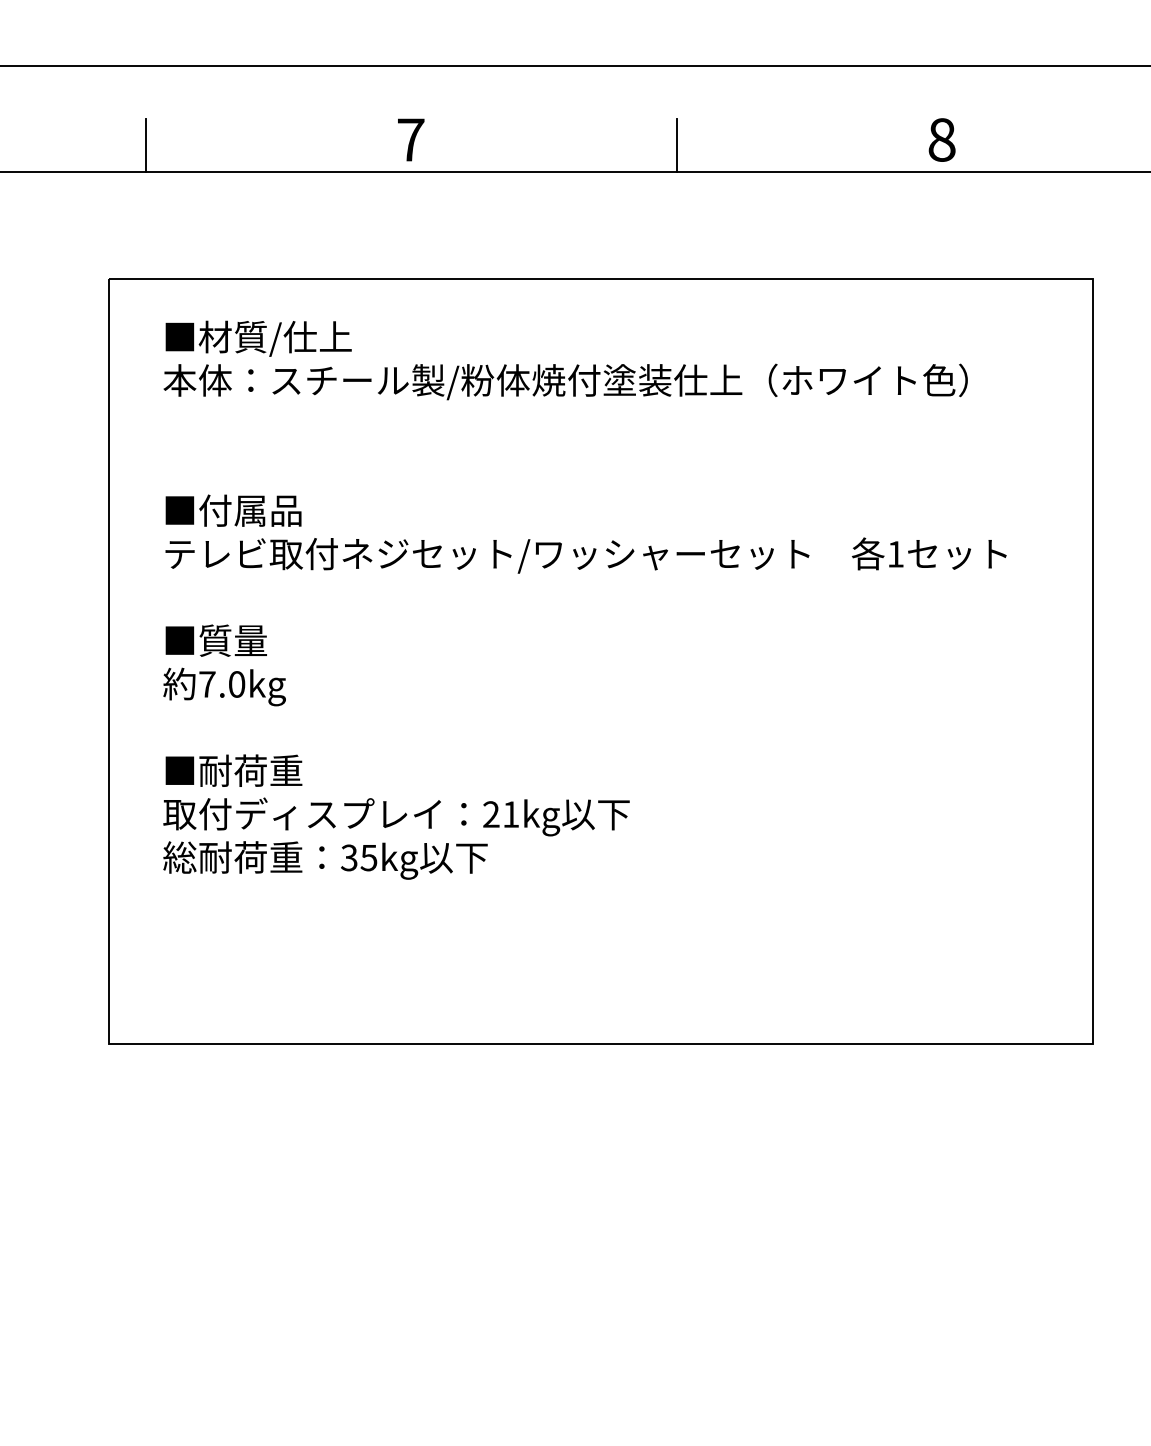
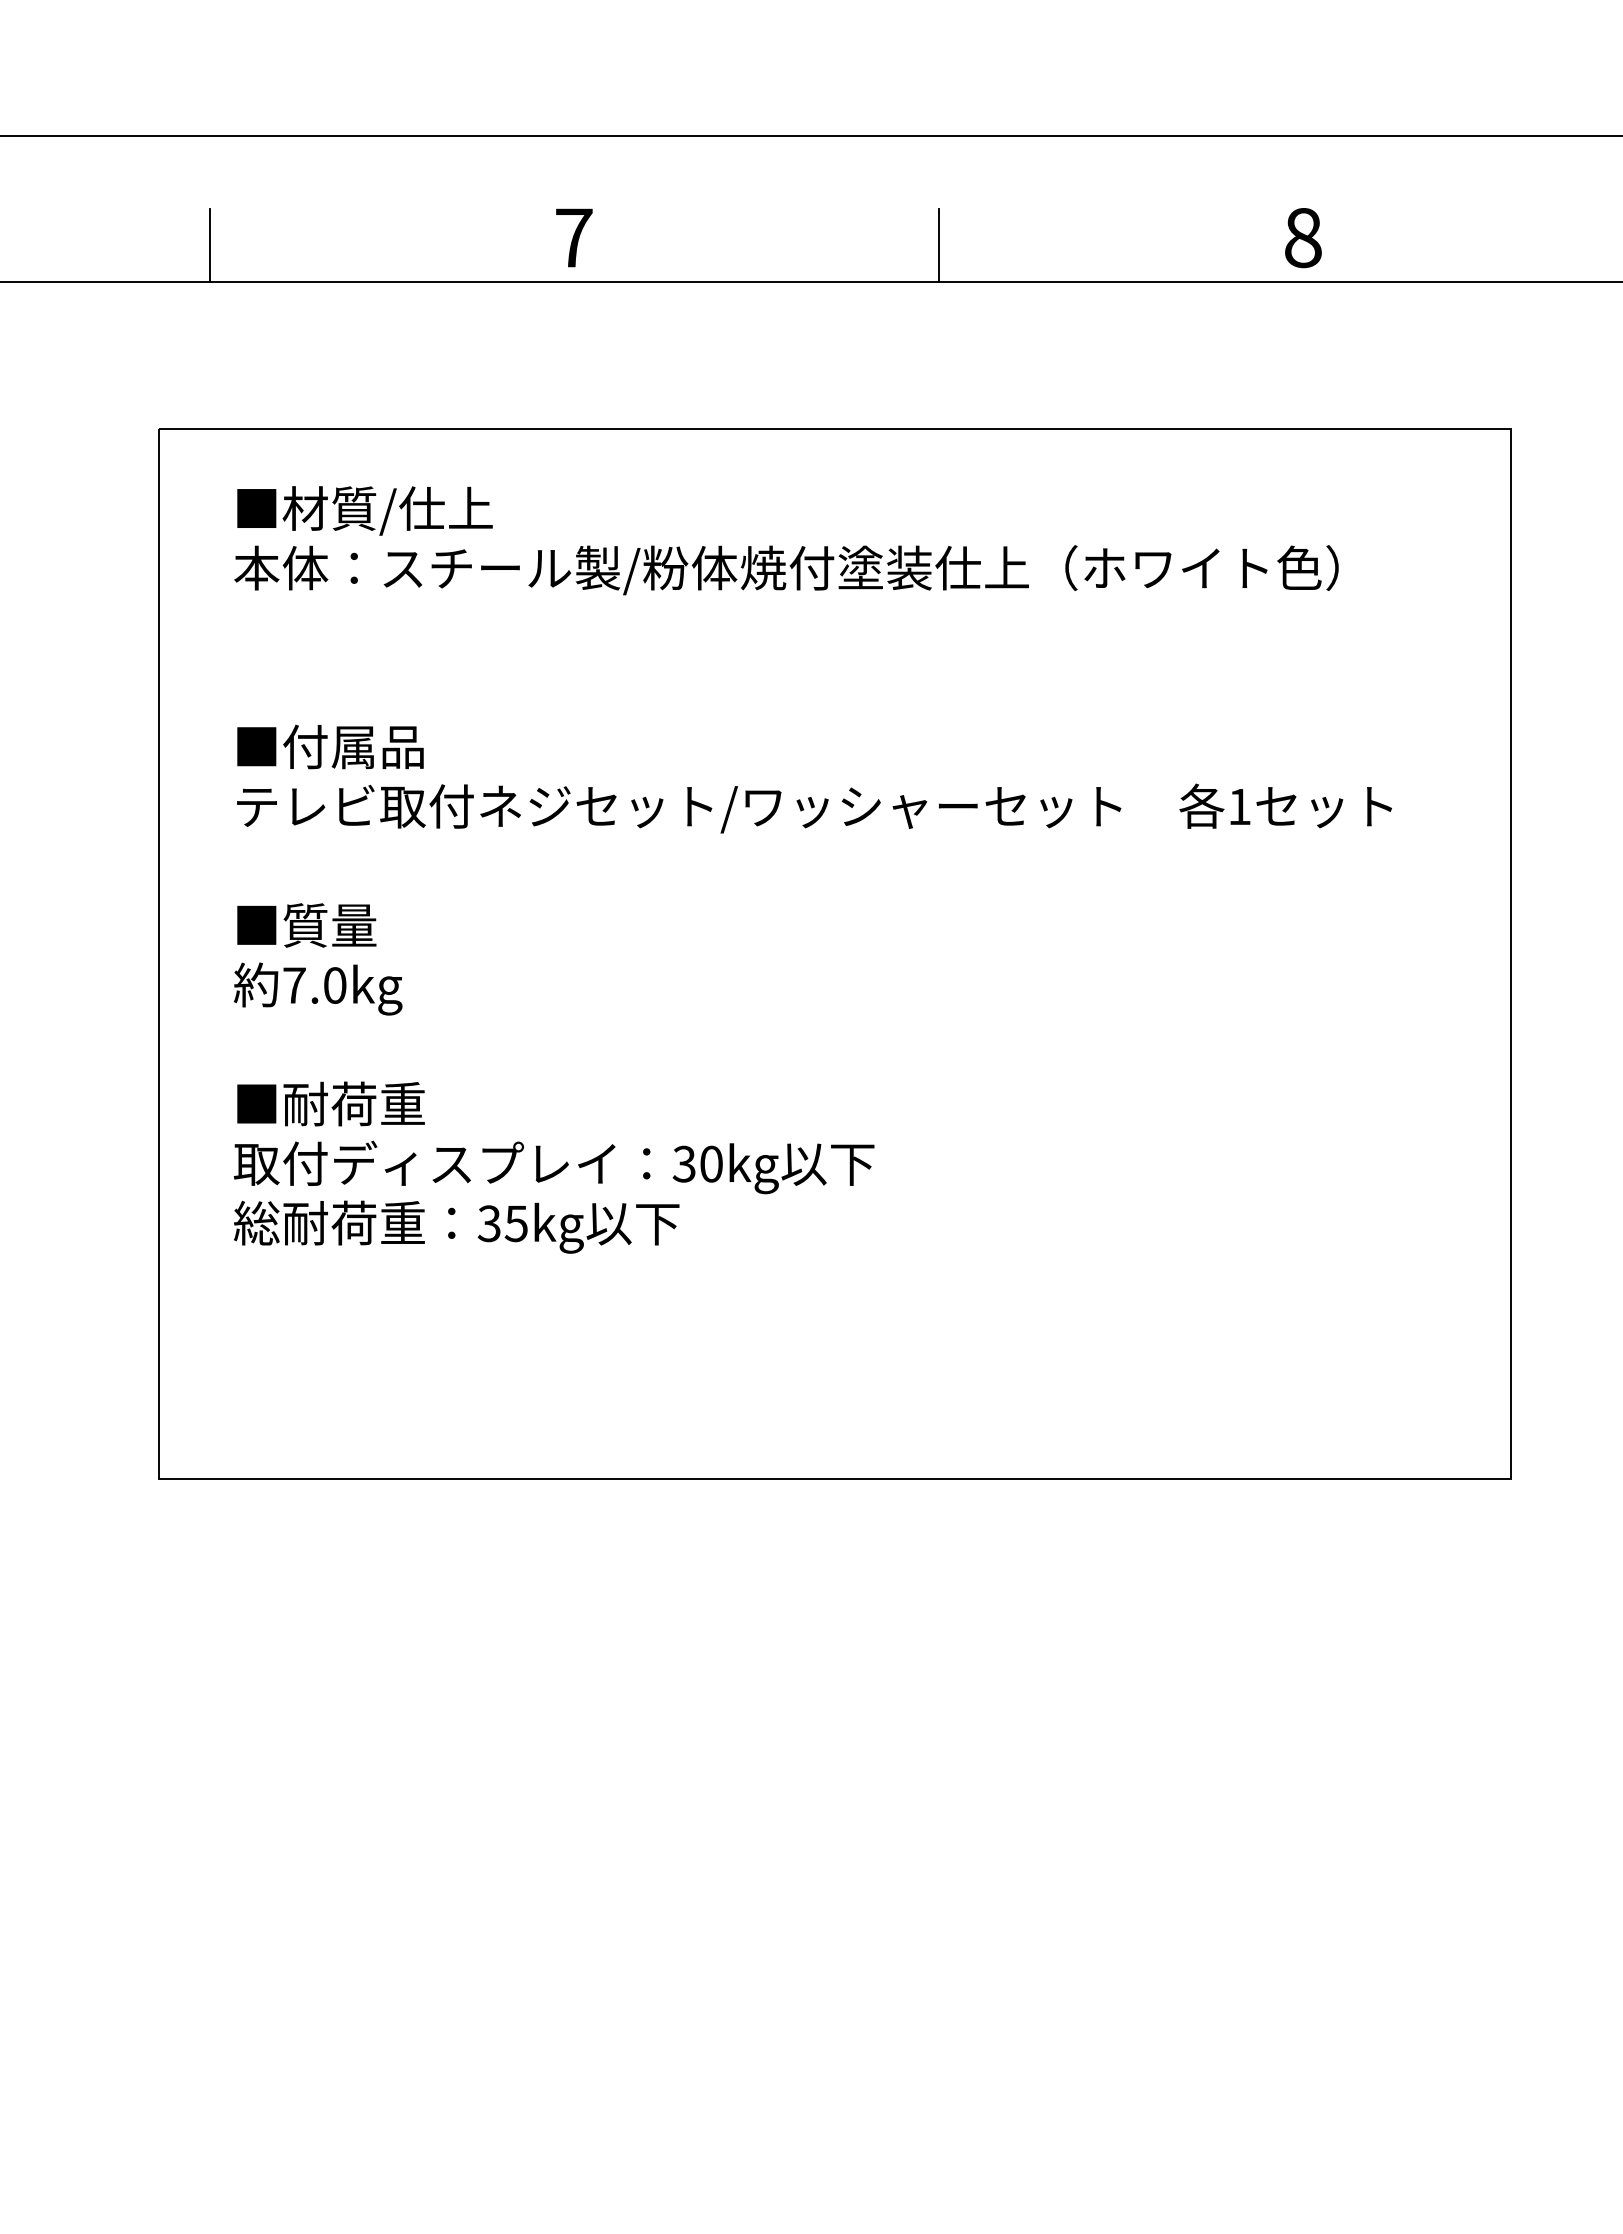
text: (500, 814) -> (697, 1163), 21kg -> 30kg

